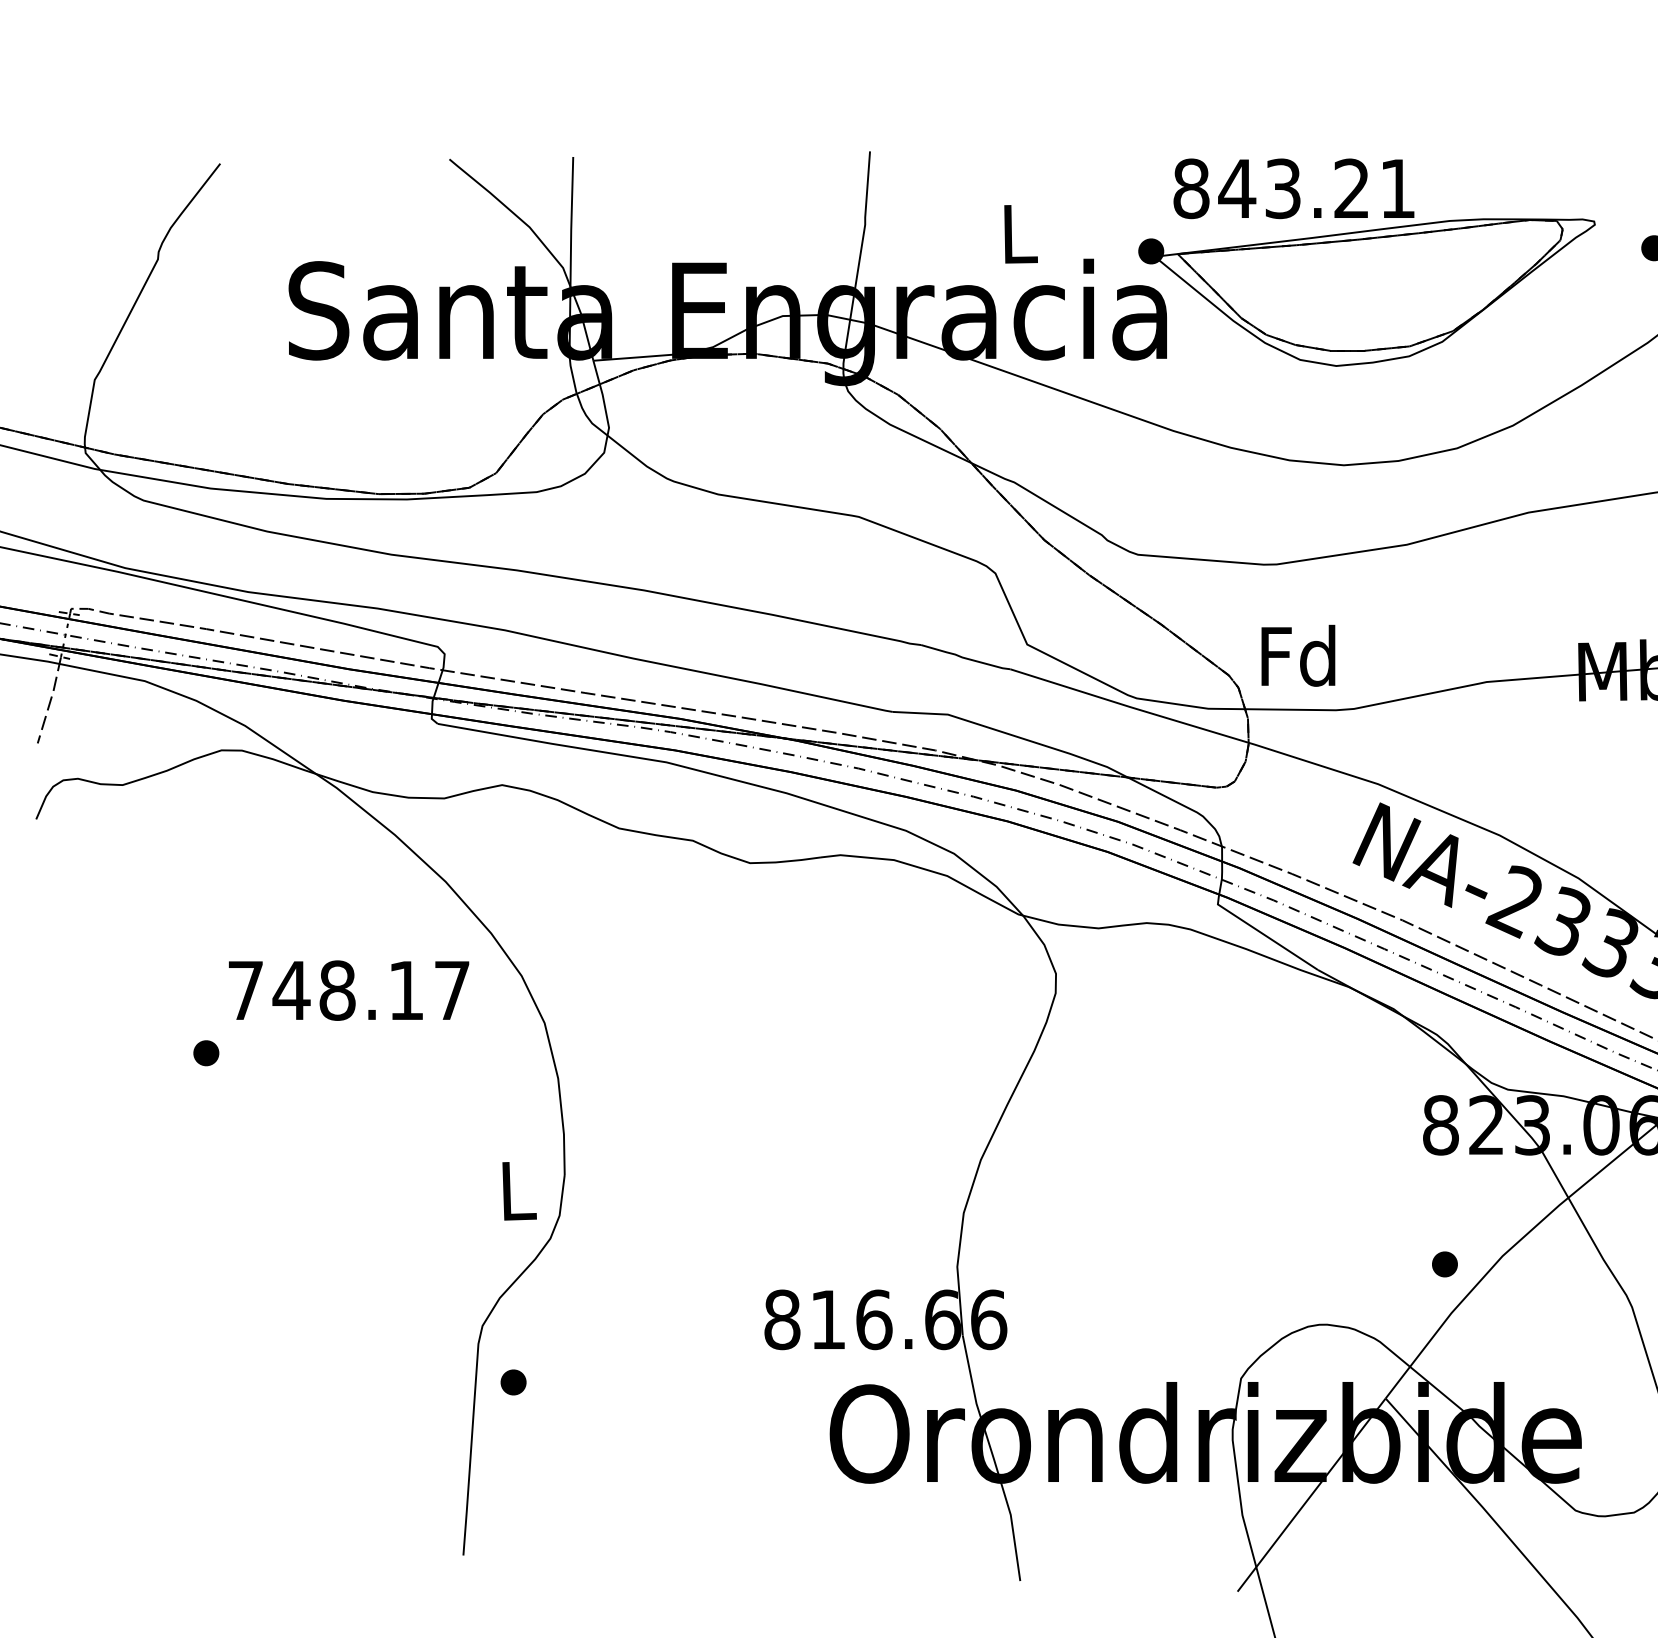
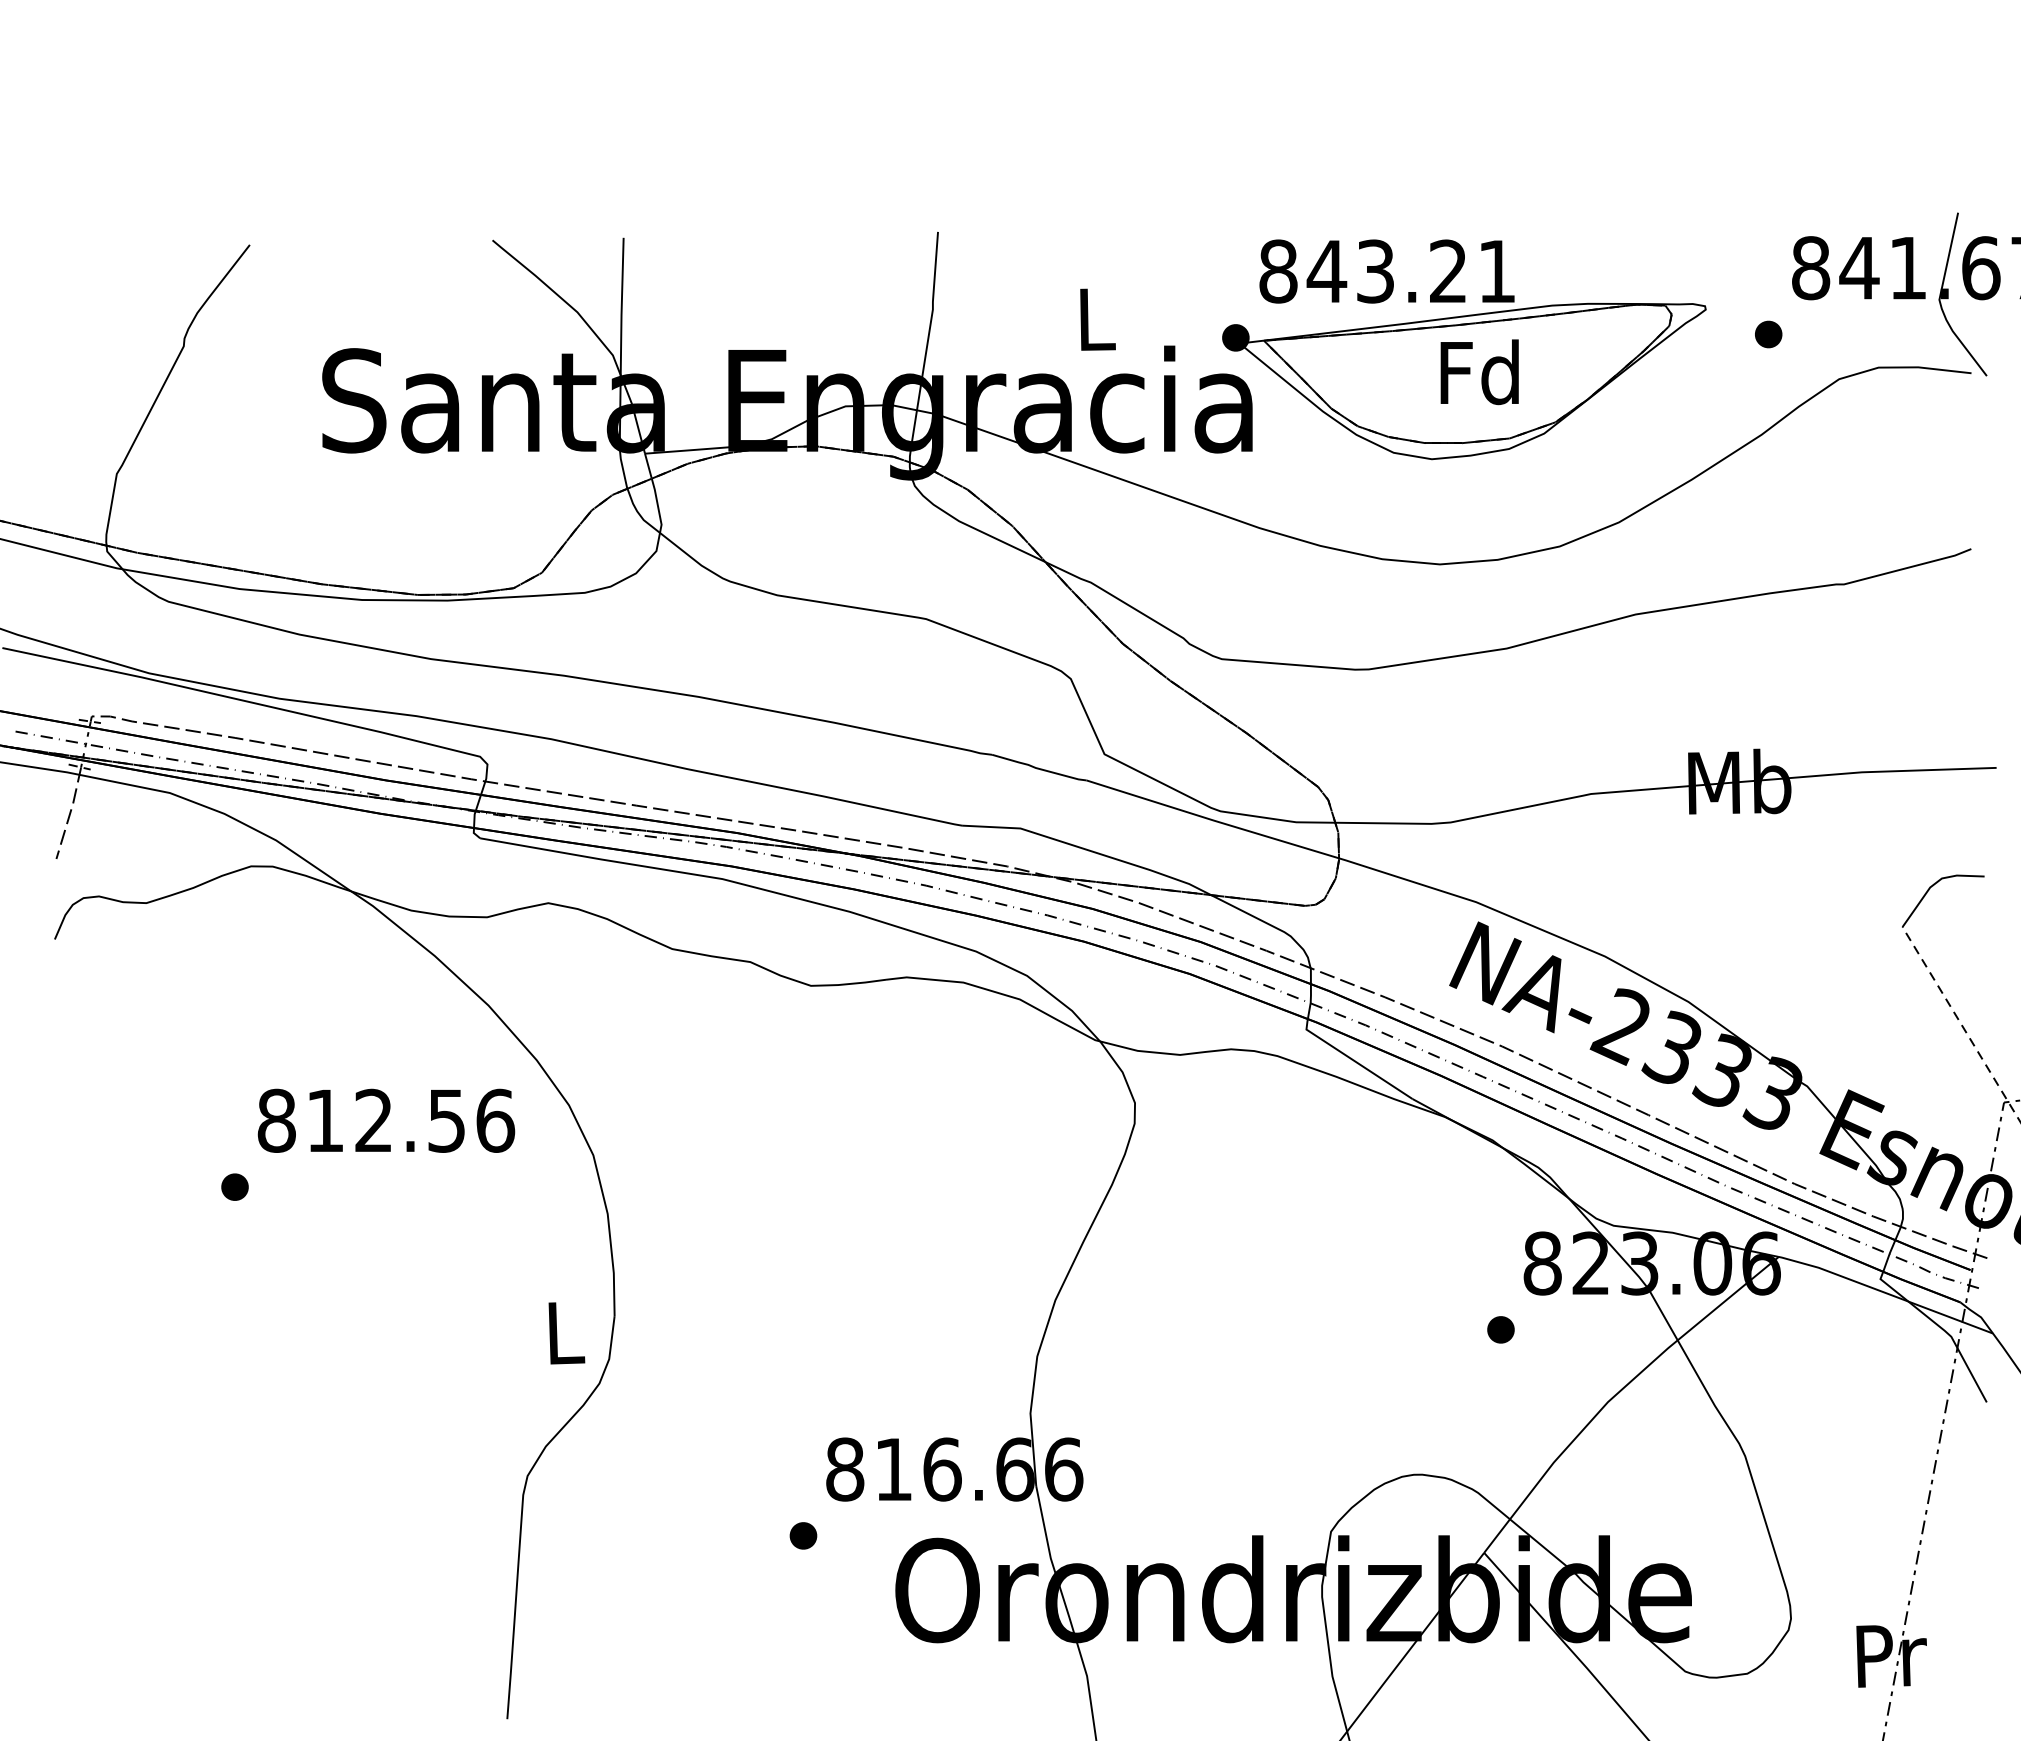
text: (1298, 656) -> (1479, 372), moved
text: (349, 990) -> (386, 1120), 748.17 -> 812.56
part: (1444, 1264) -> (1500, 1329), moved
part: (513, 1382) -> (803, 1535), moved

